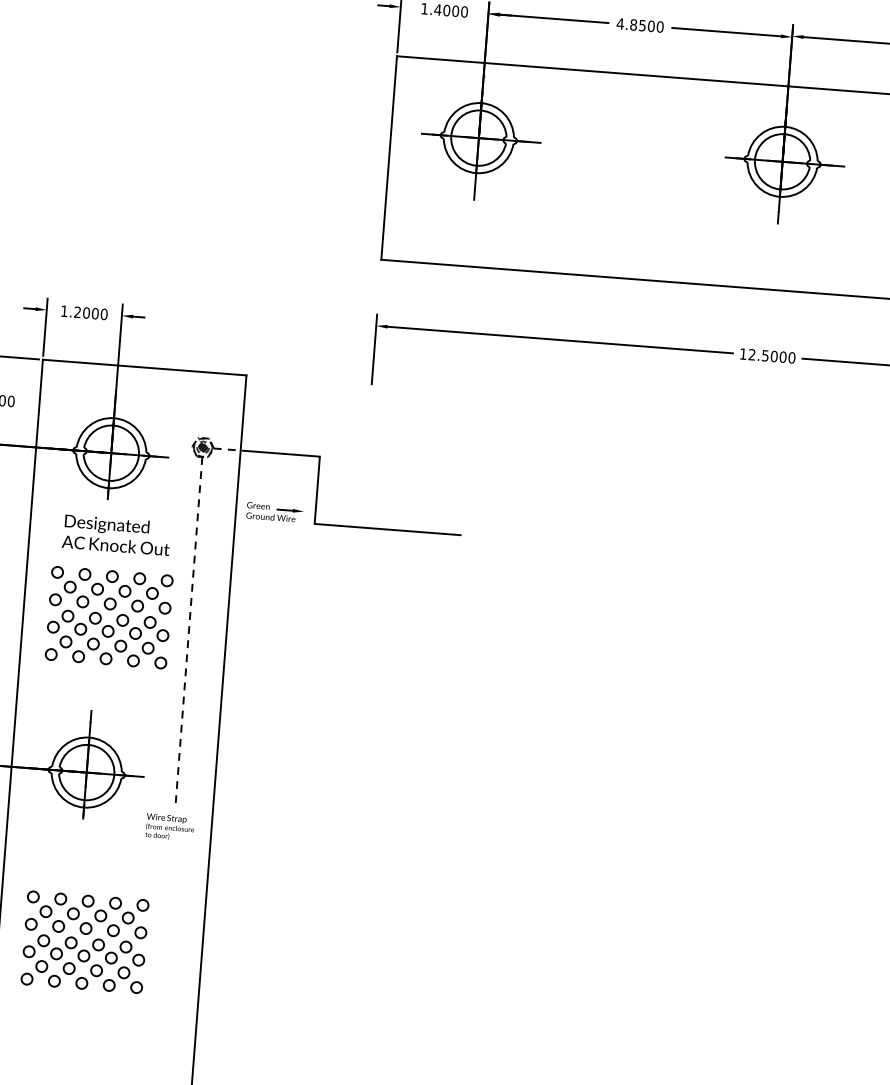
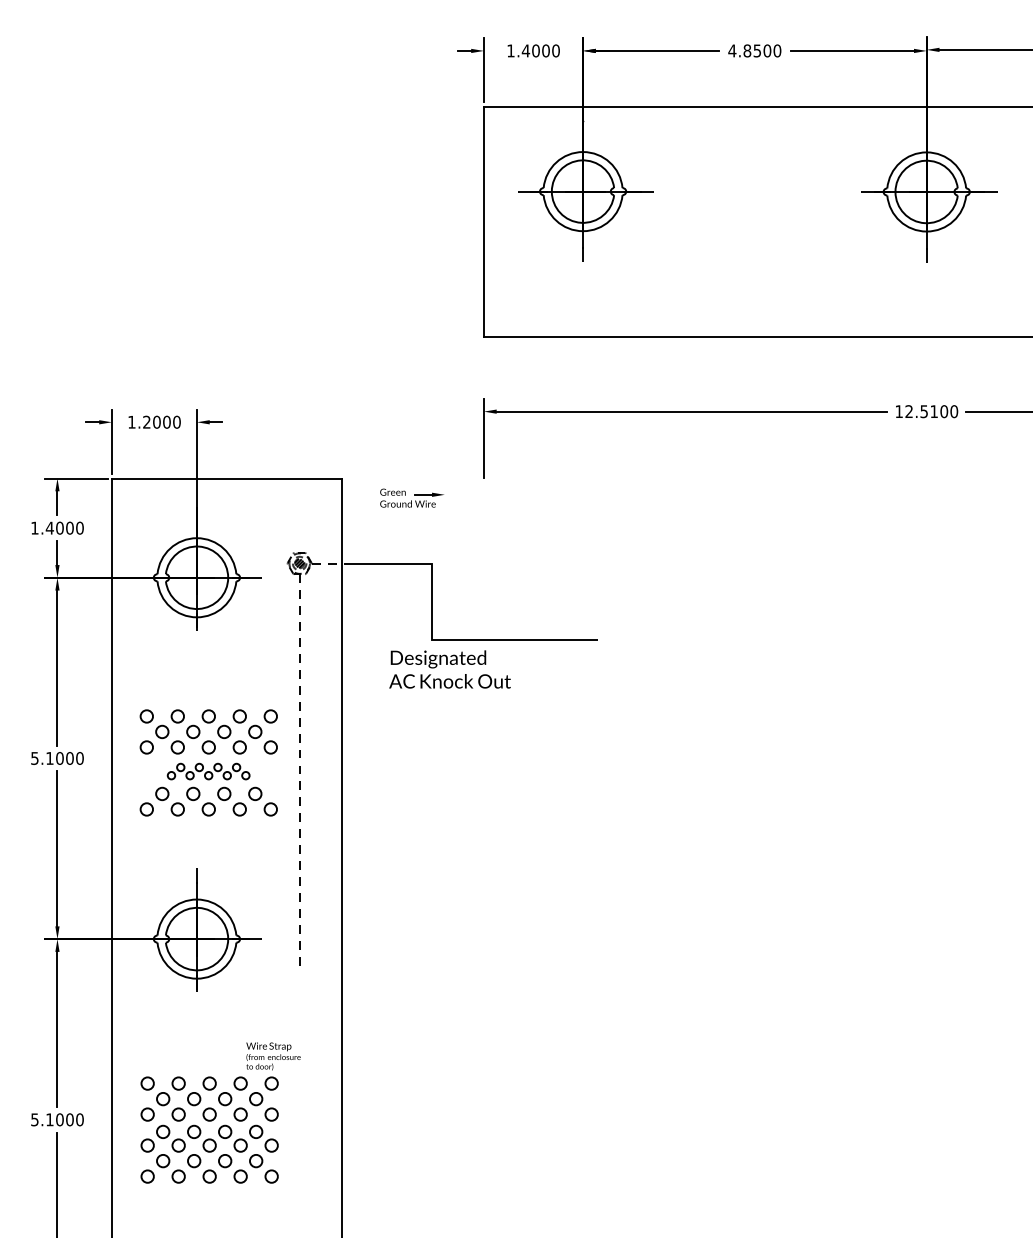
text: (774, 356) -> (934, 411), 12.5000 -> 12.5100
part: (274, 511) -> (411, 497), moved
text: (116, 535) -> (449, 669), moved
part: (108, 625) -> (208, 771), size x0.6
text: (170, 827) -> (273, 1056), moved

